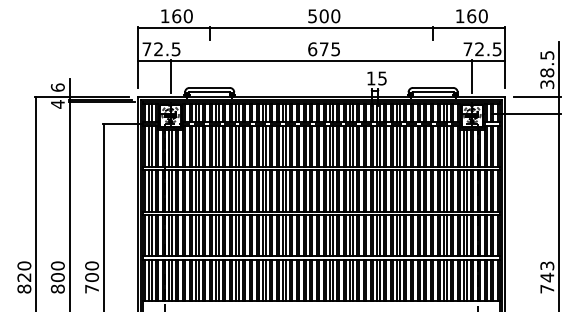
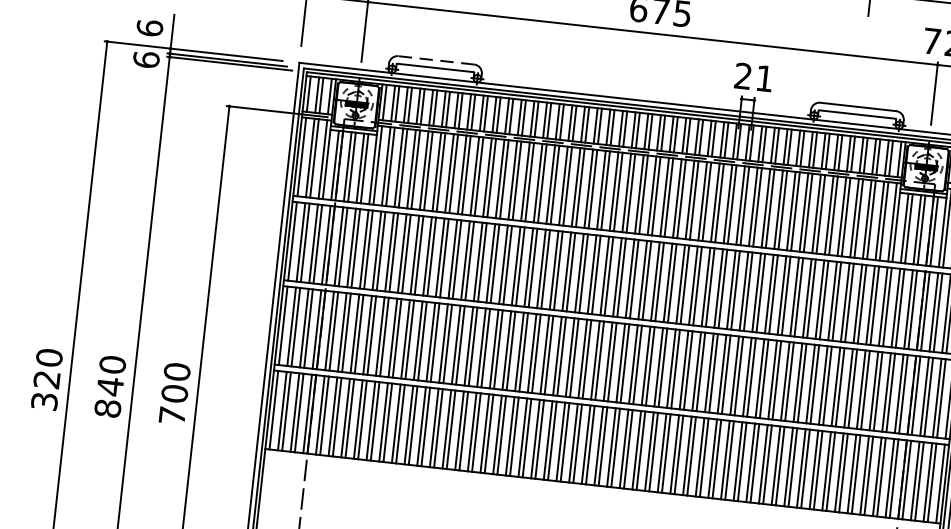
text: (376, 78) -> (753, 77), 15 -> 21
line: (209, 87) -> (436, 59), solid -> dashed
text: (57, 104) -> (145, 59), 4 -> 6
text: (57, 277) -> (109, 386), 800 -> 840
text: (24, 288) -> (44, 400), 820 -> 320

